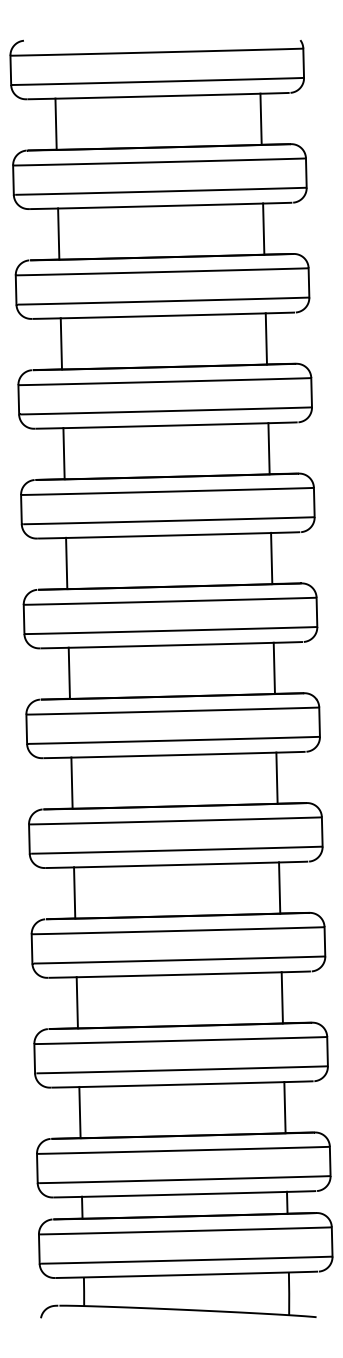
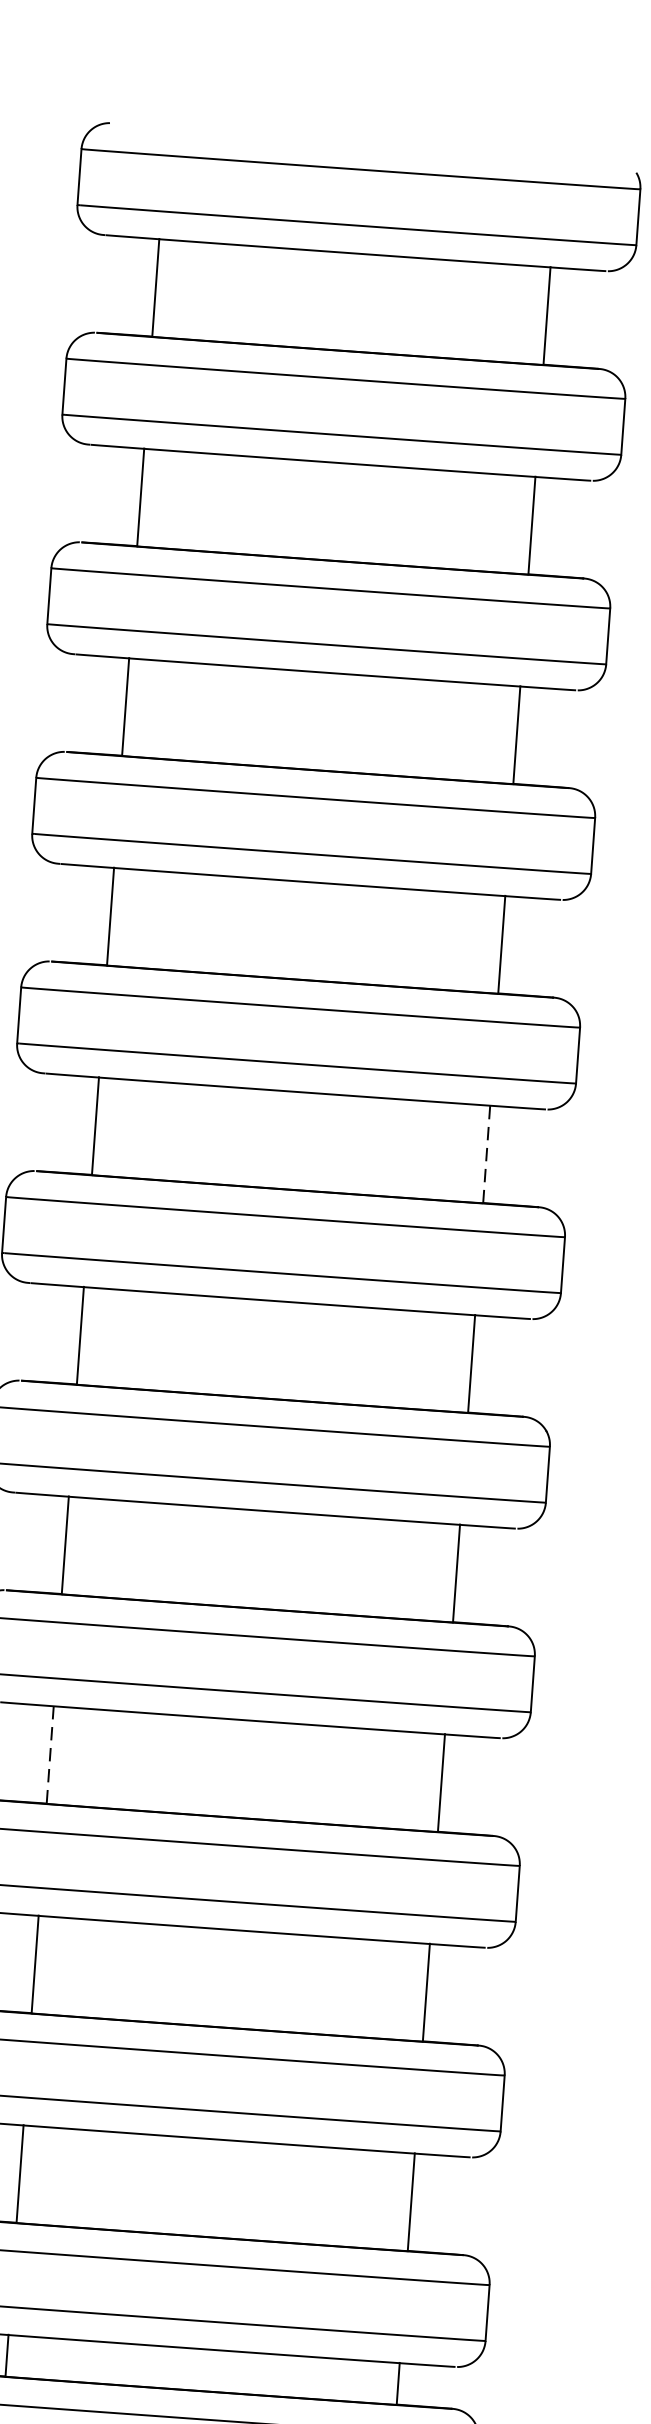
line: (271, 558) -> (486, 1154), solid -> dashed
line: (74, 892) -> (50, 1754), solid -> dashed

